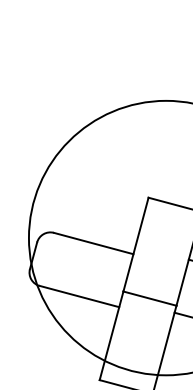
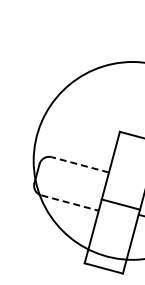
line: (93, 243) -> (80, 164), solid -> dashed
line: (80, 297) -> (70, 203), solid -> dashed

